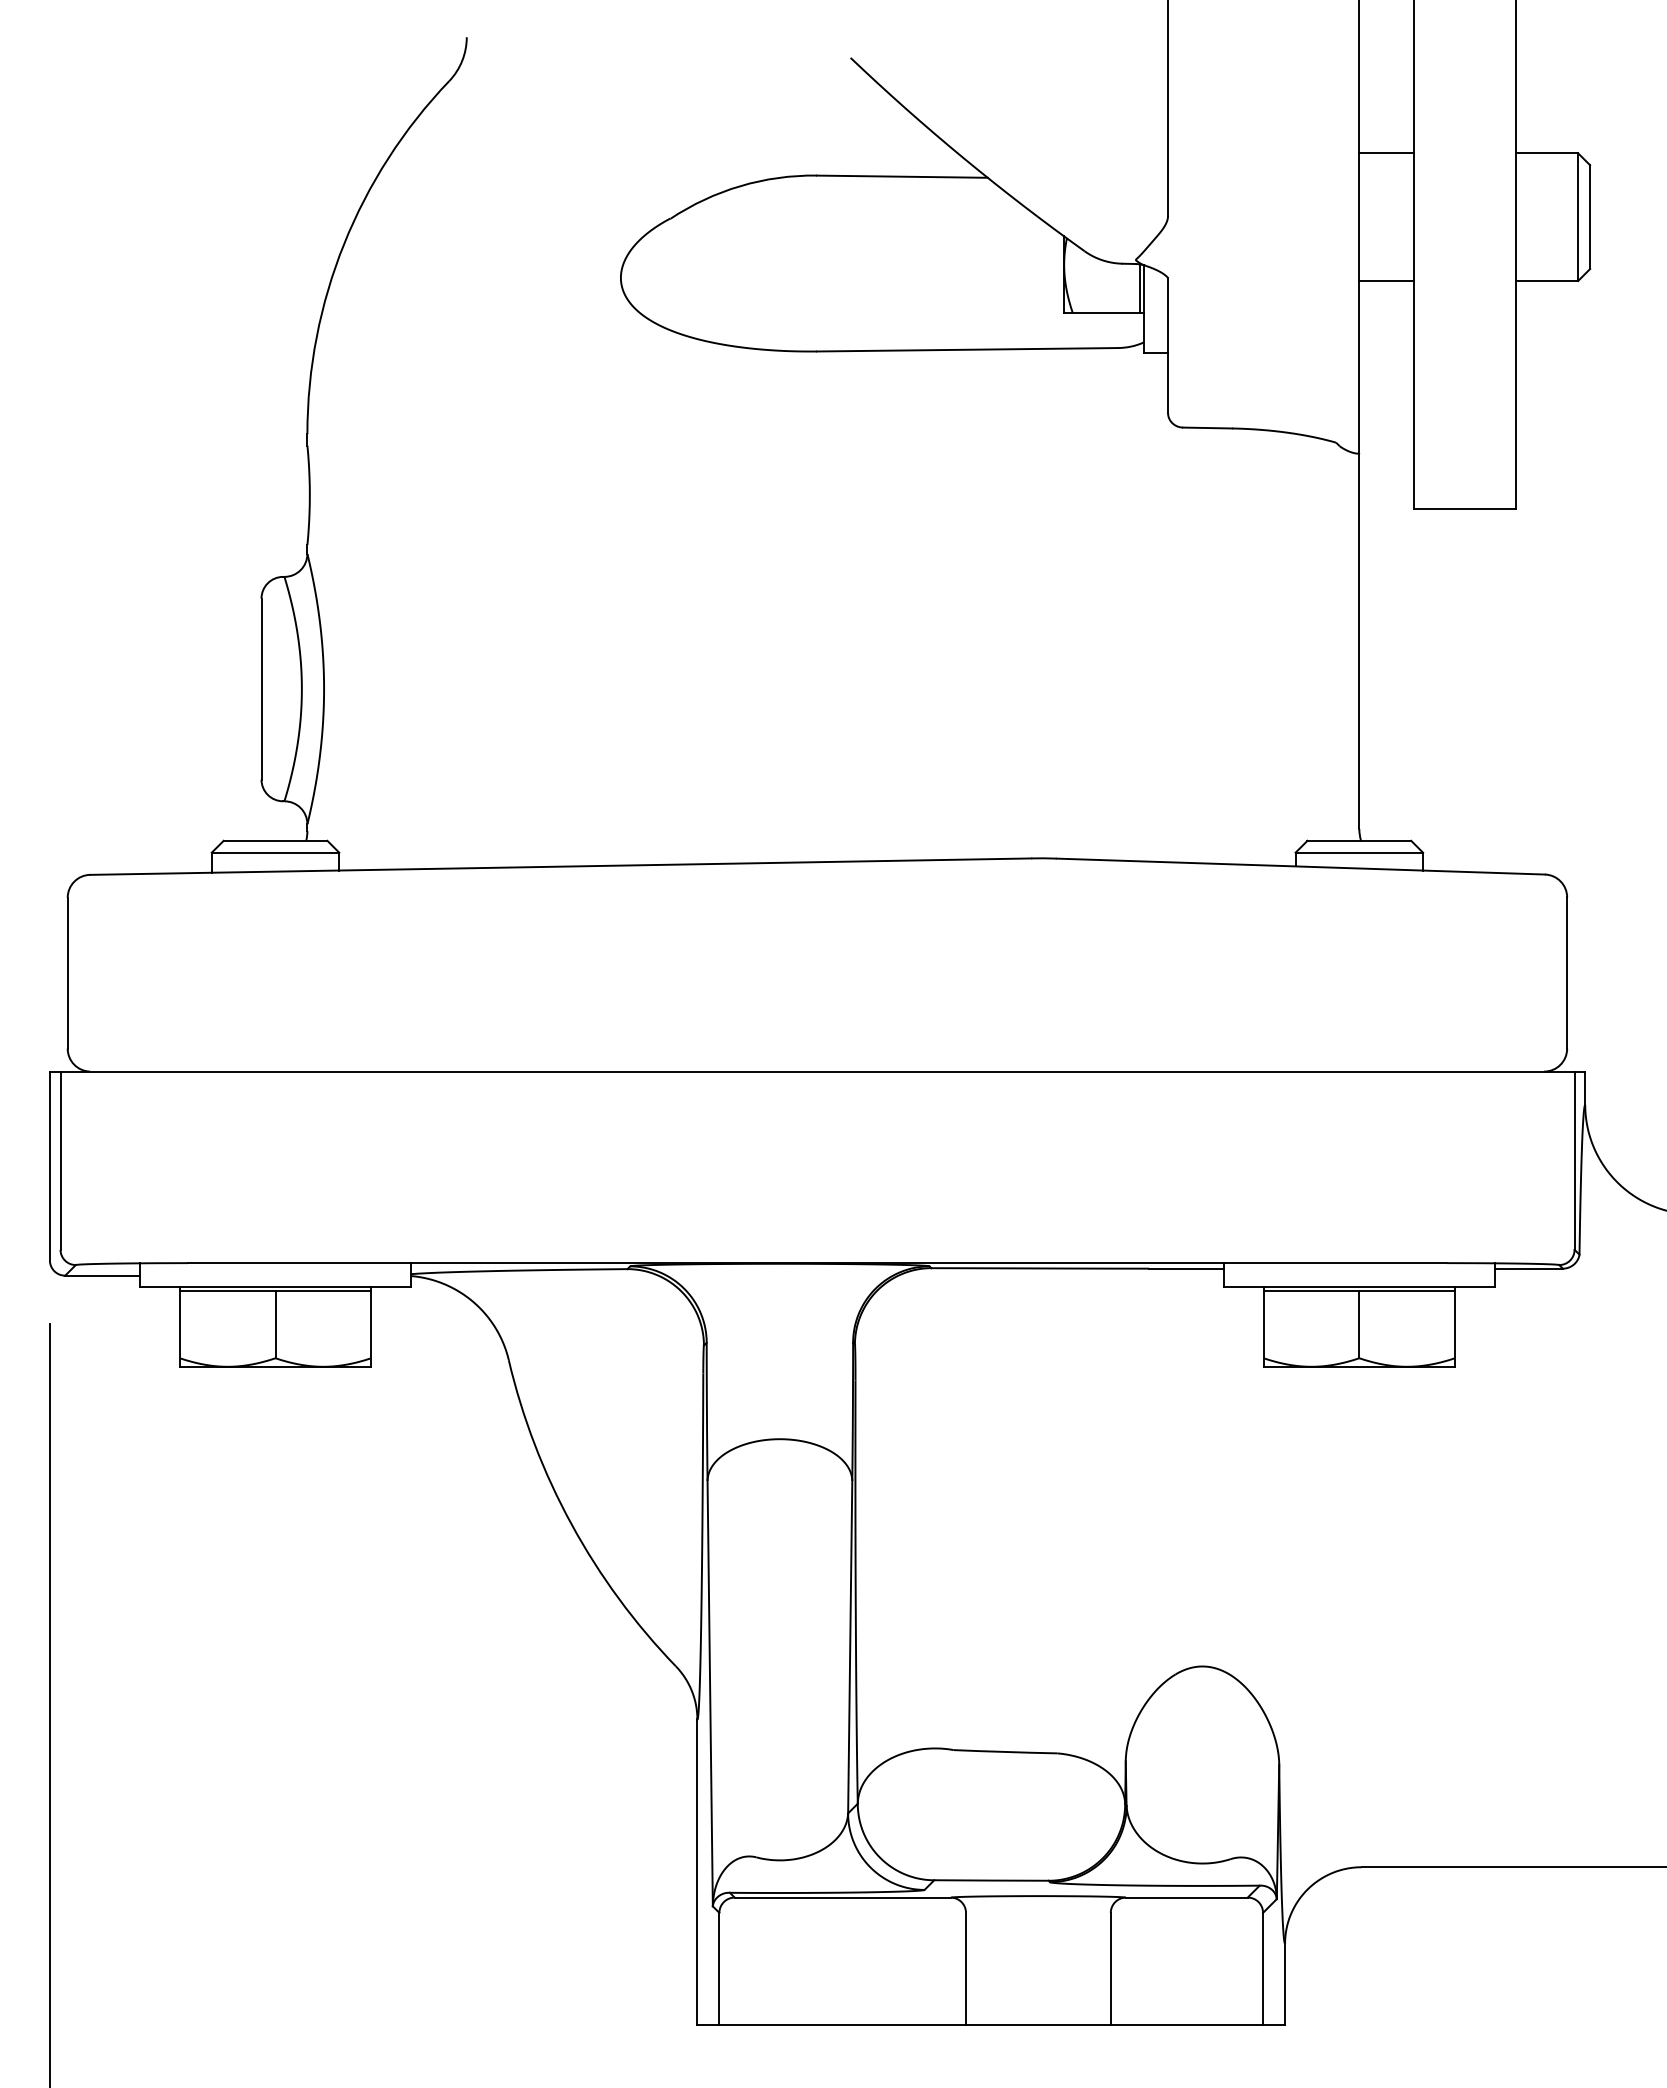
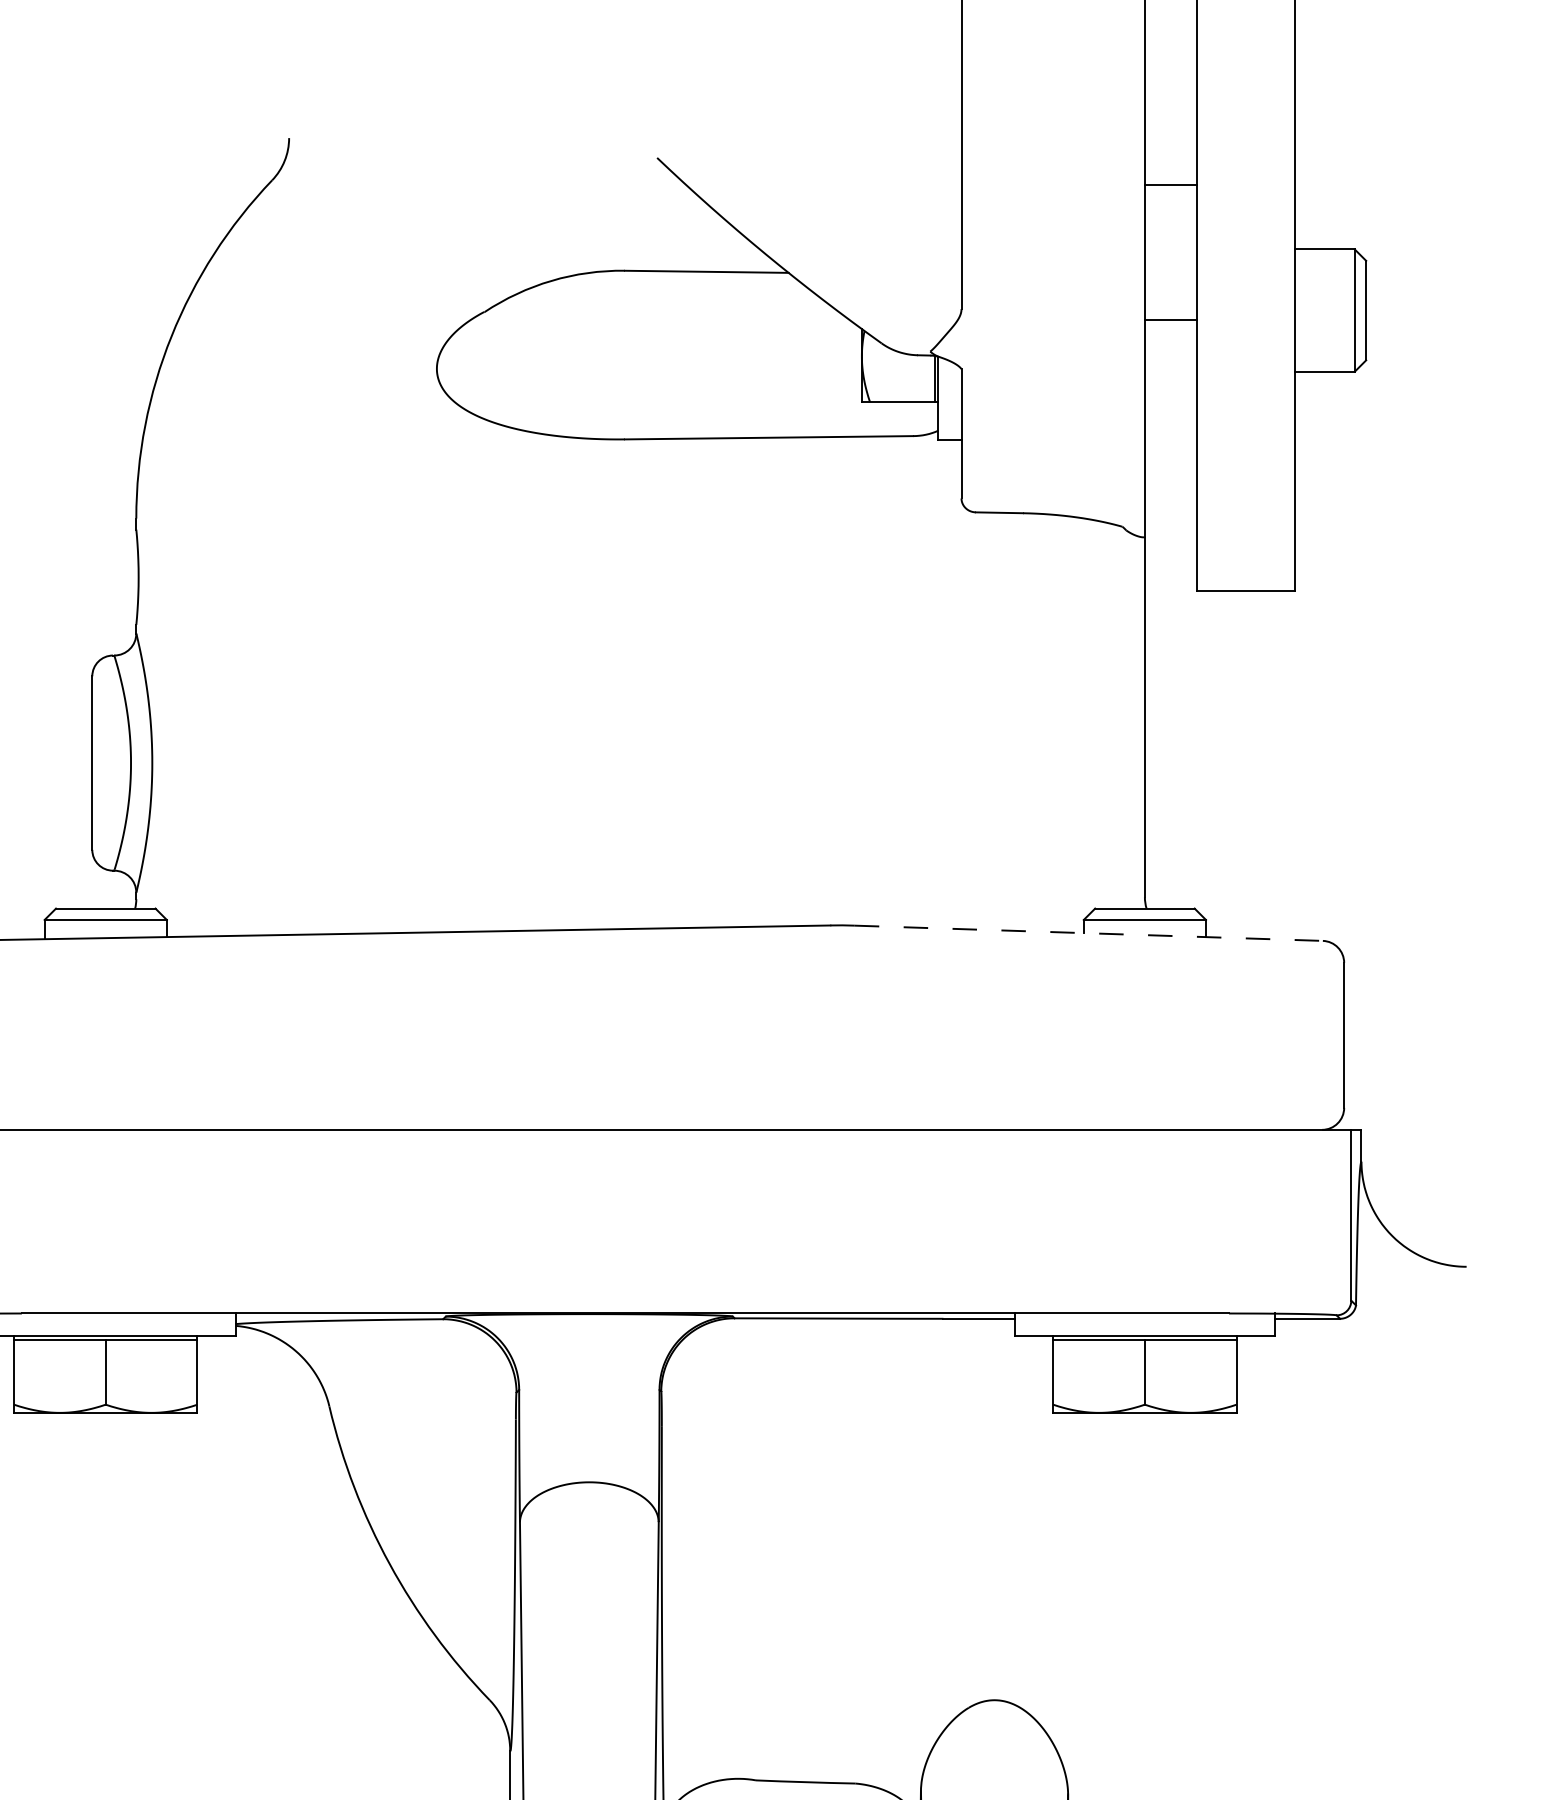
line: (1386, 153) -> (1170, 185), moved
line: (1386, 280) -> (1170, 319), moved
line: (1301, 866) -> (1089, 933), solid -> dashed

